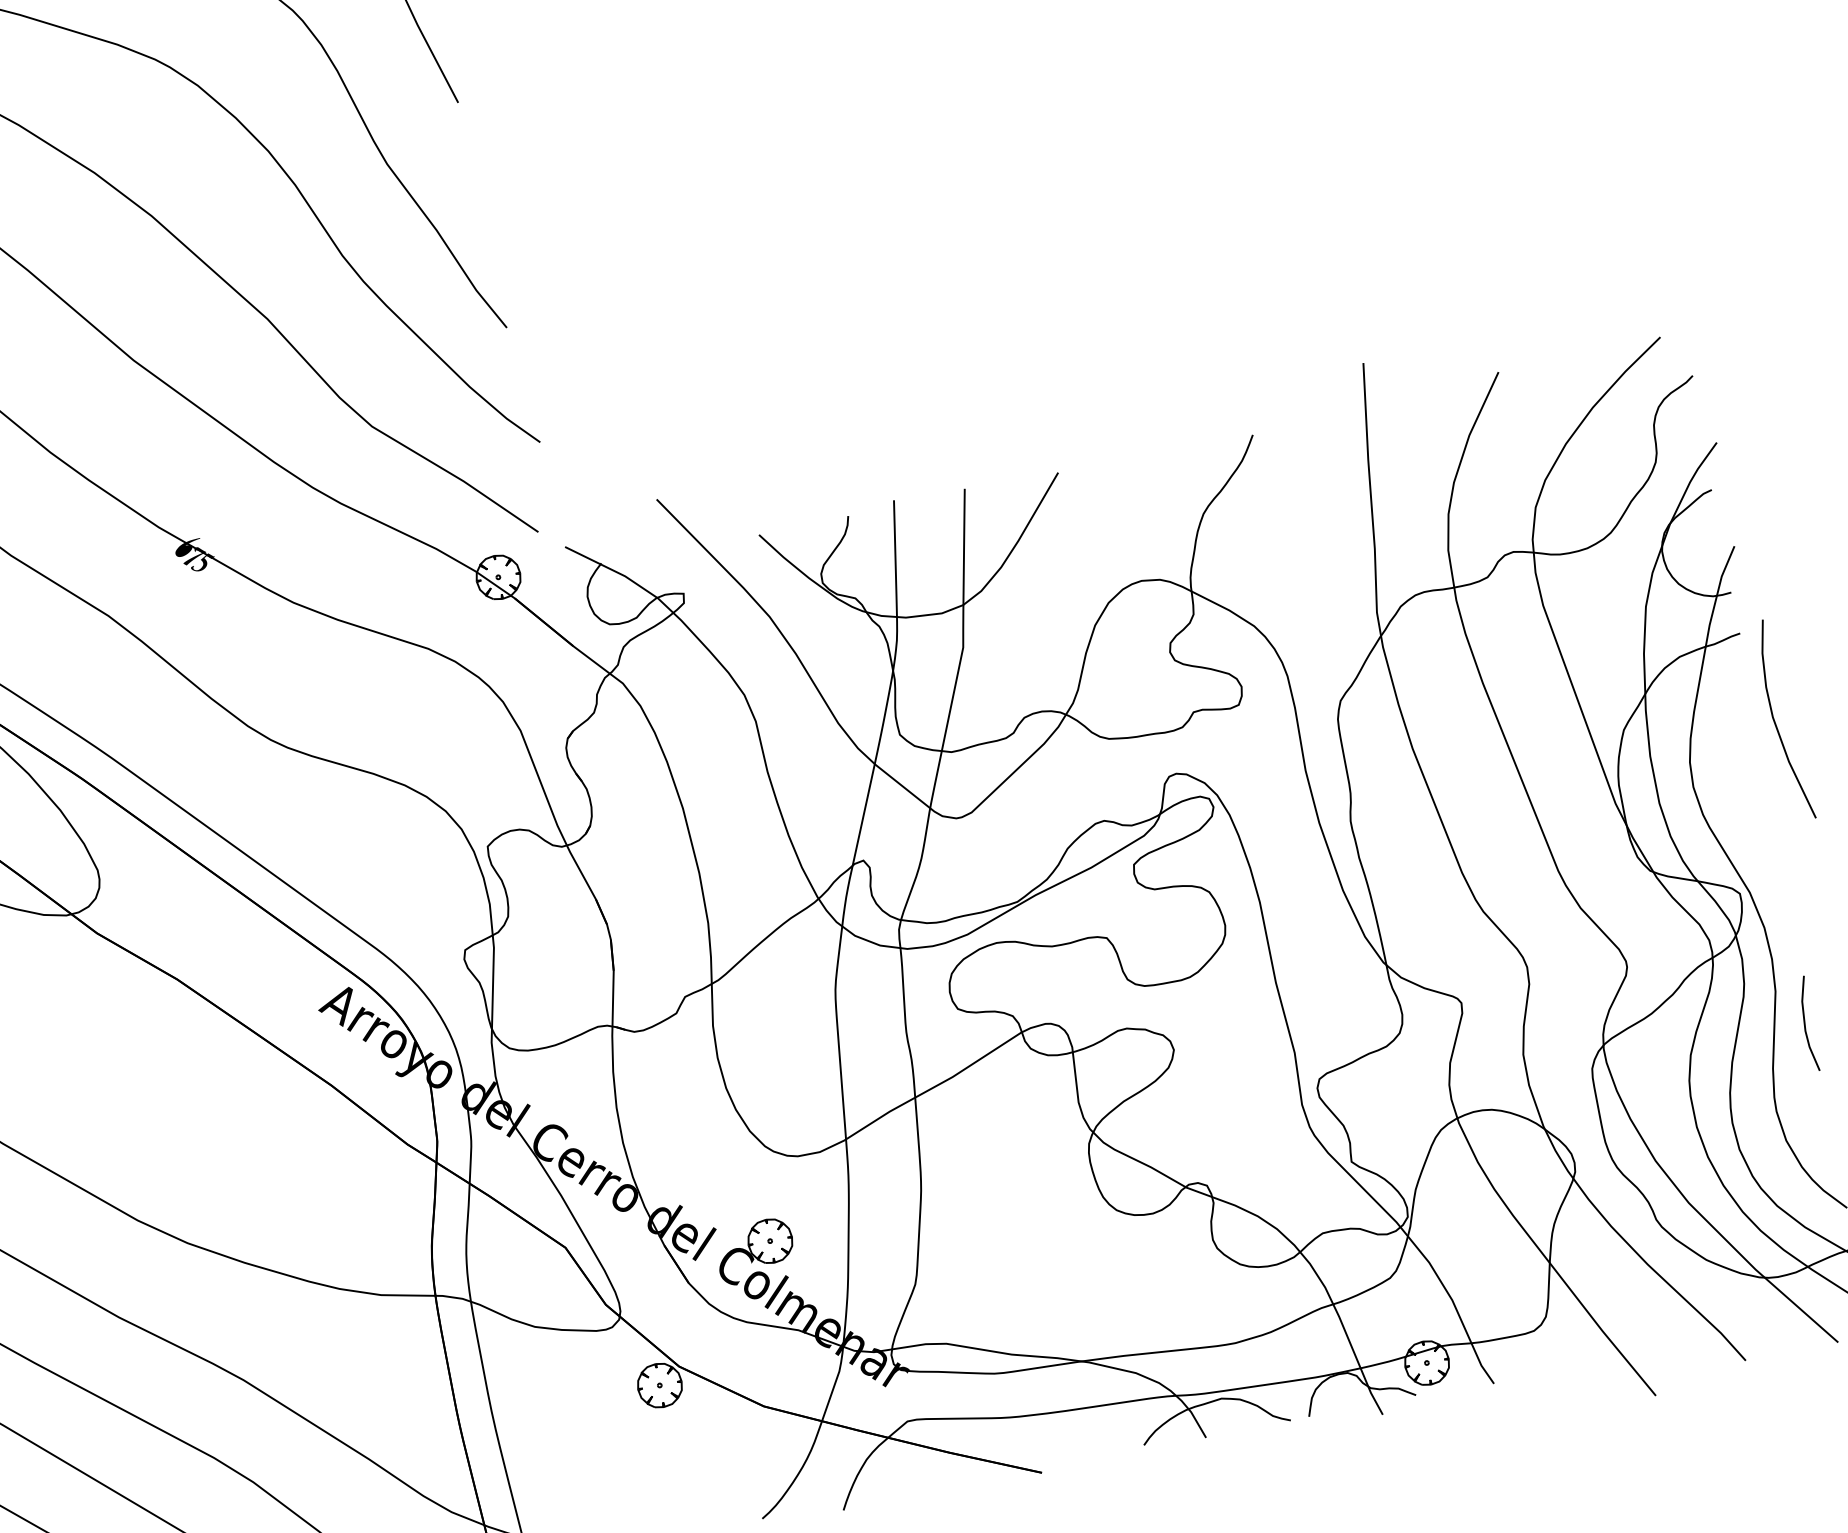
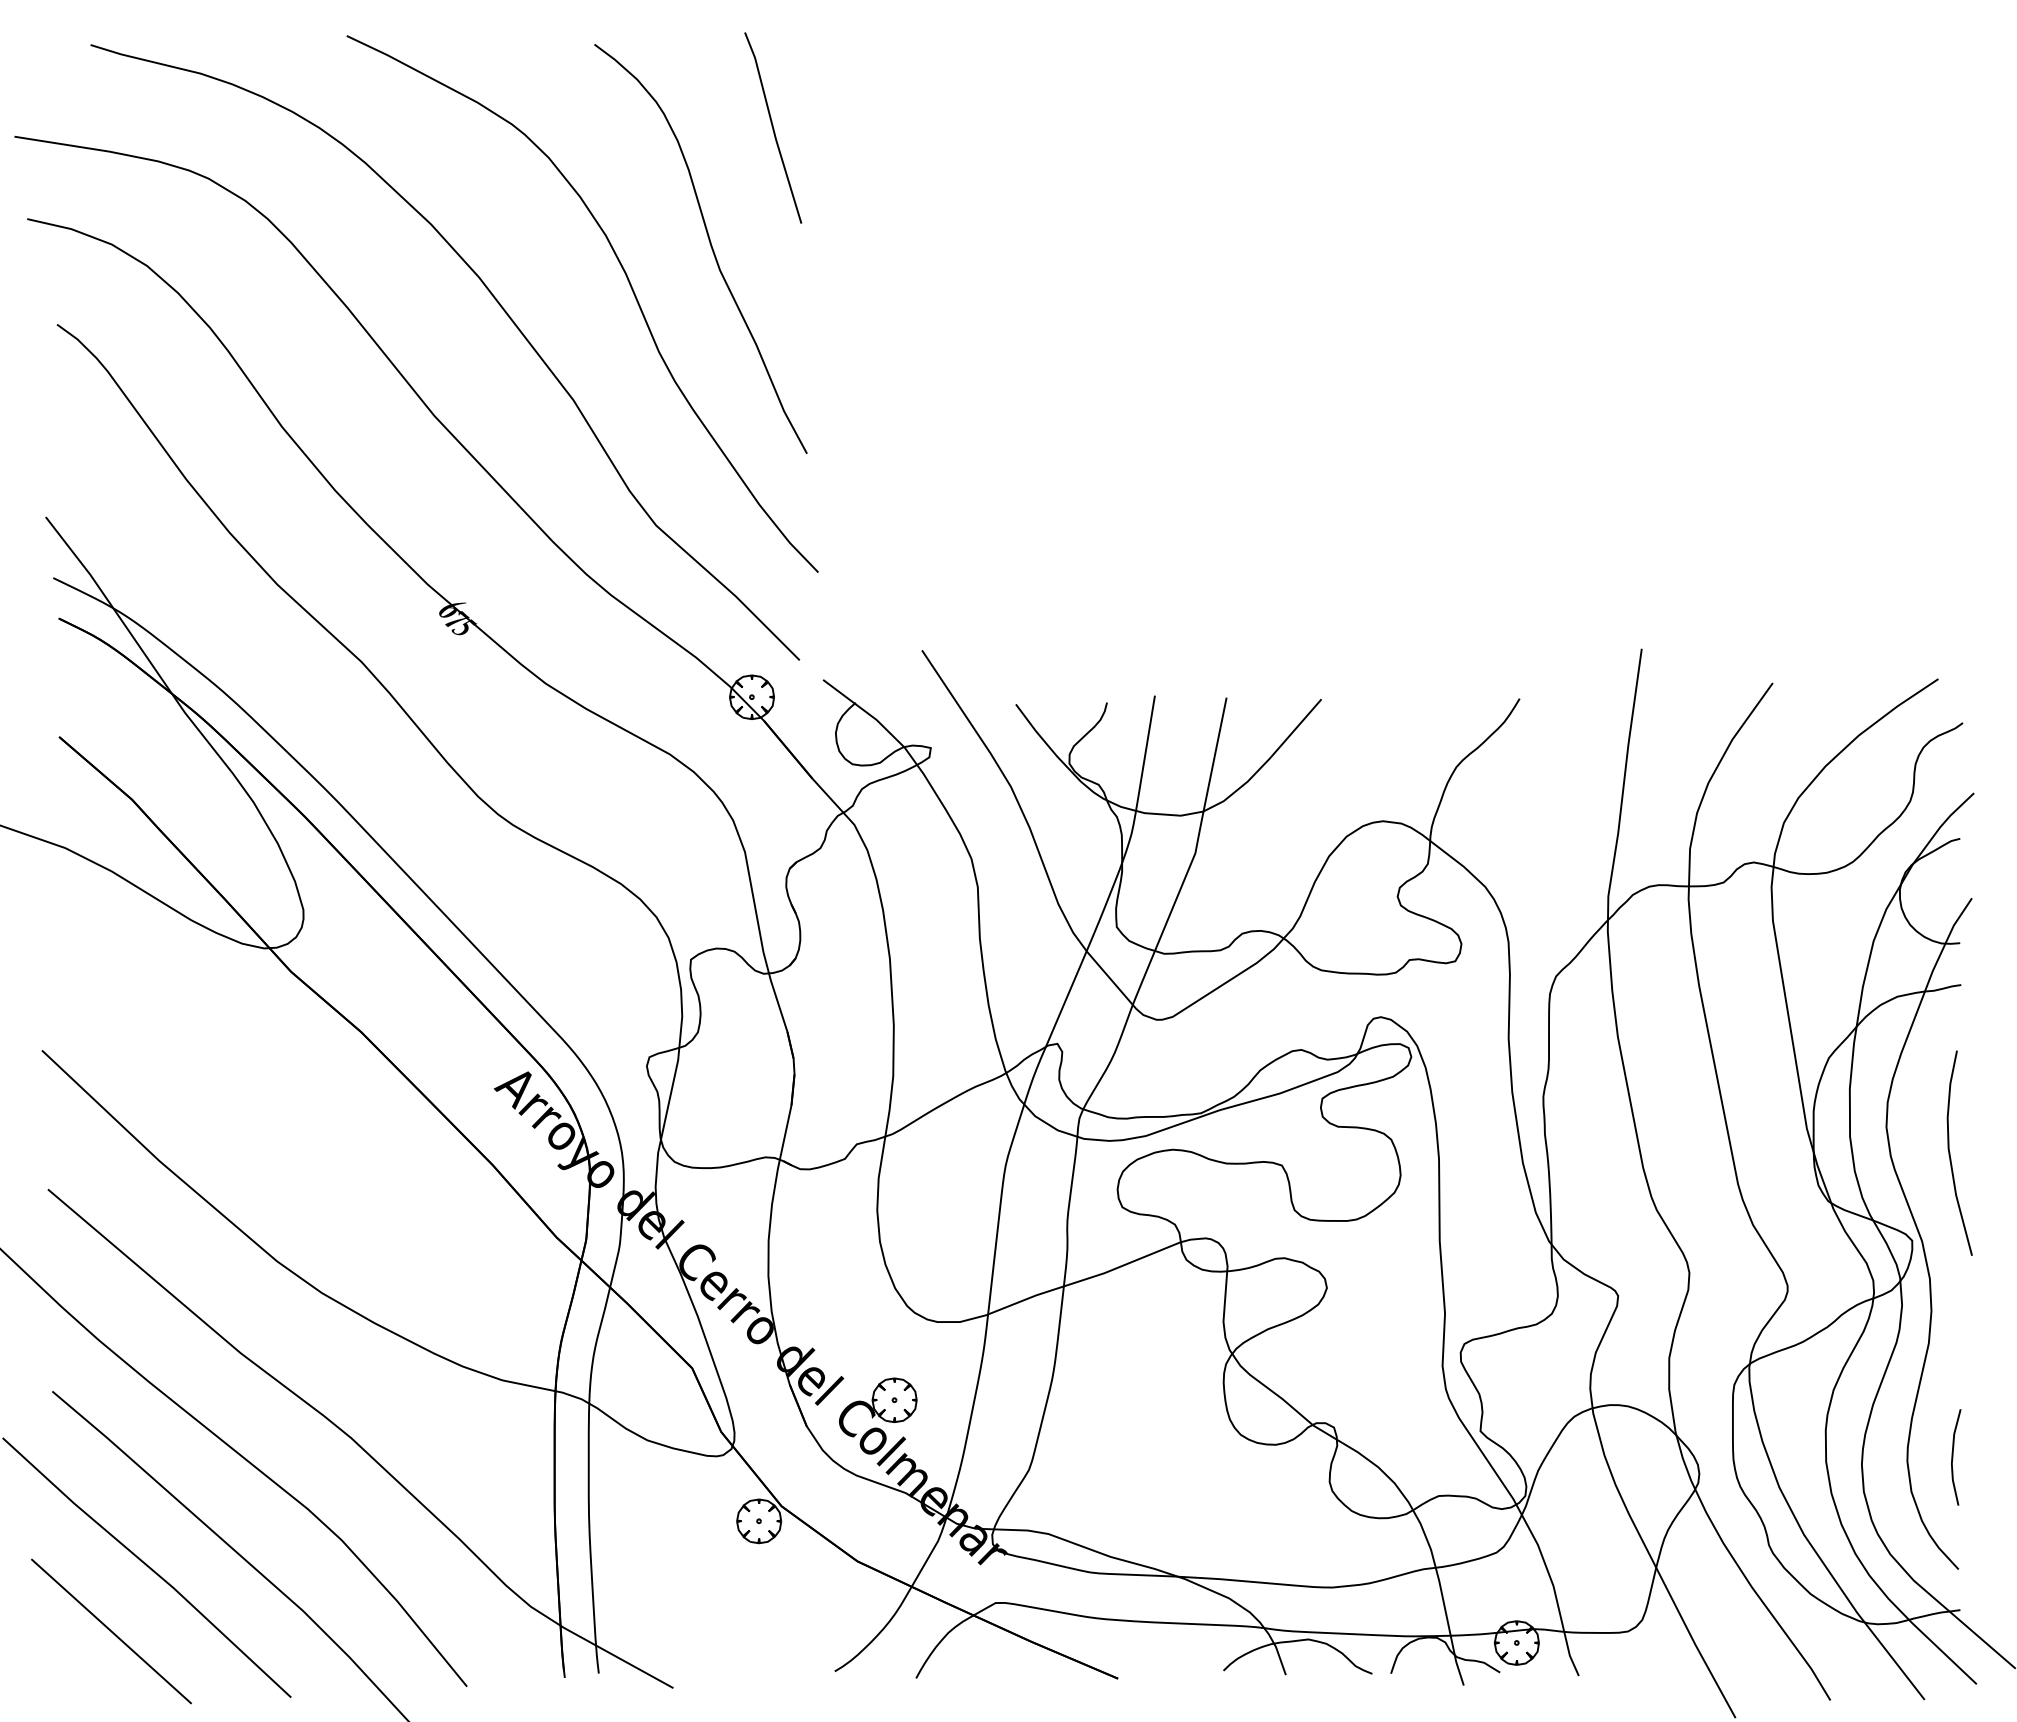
curve: (1775, 720) -> (1950, 1152), moved
line: (1805, 1024) -> (1953, 1457), moved

